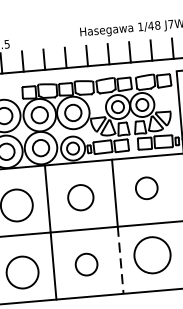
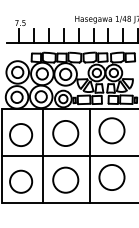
circle: (146, 187) -> (111, 130), size x1.67
circle: (80, 197) -> (65, 133), size x1.43
line: (120, 260) -> (89, 179), dashed -> solid
circle: (86, 263) -> (65, 179), size x1.67

